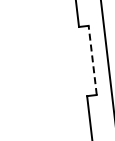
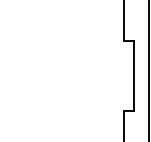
line: (92, 60) -> (133, 75), dashed -> solid

